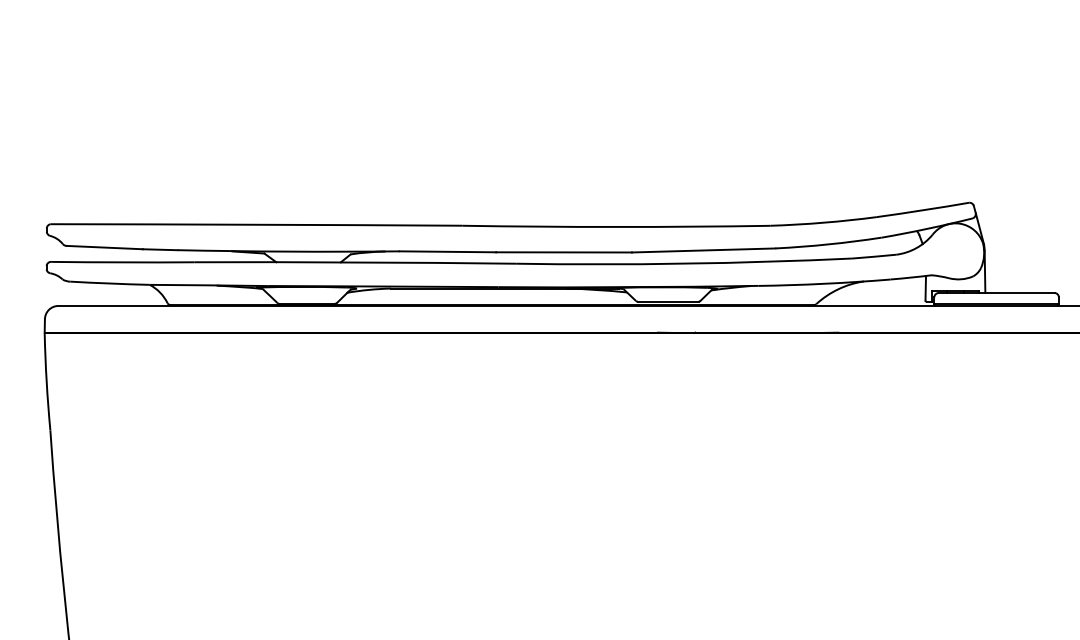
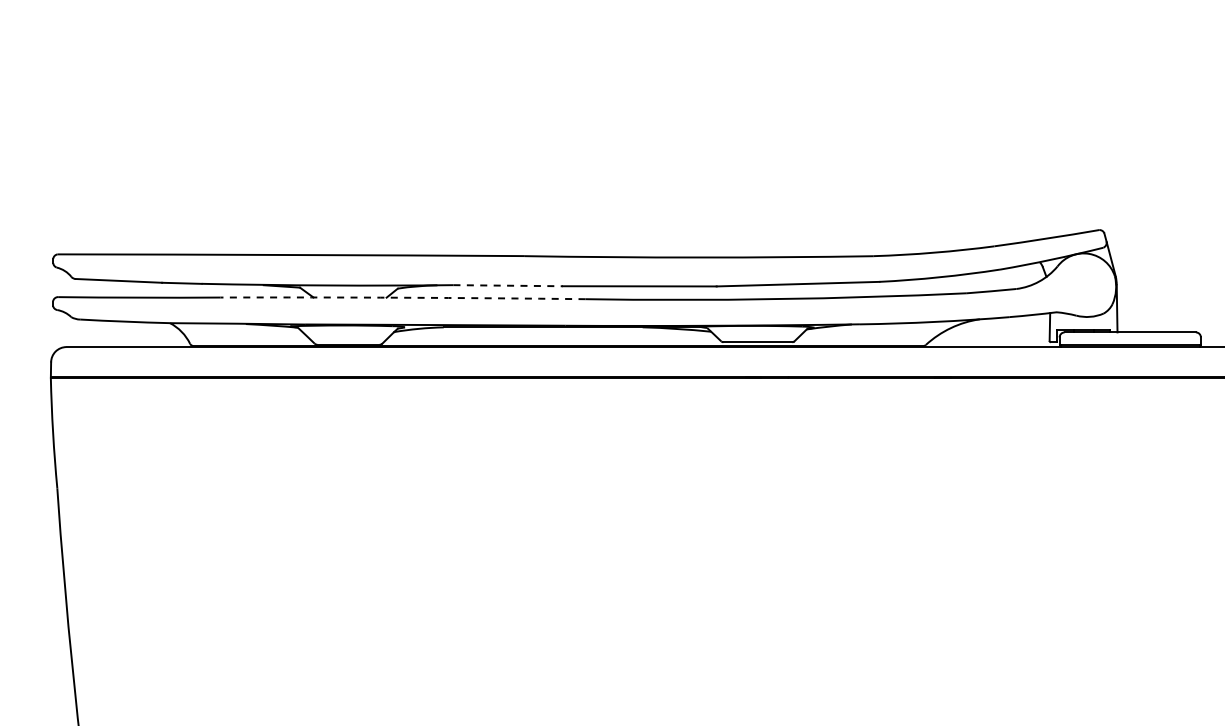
line: (448, 251) -> (508, 285), solid -> dashed
arc: (354, 262) -> (402, 297), solid -> dashed

